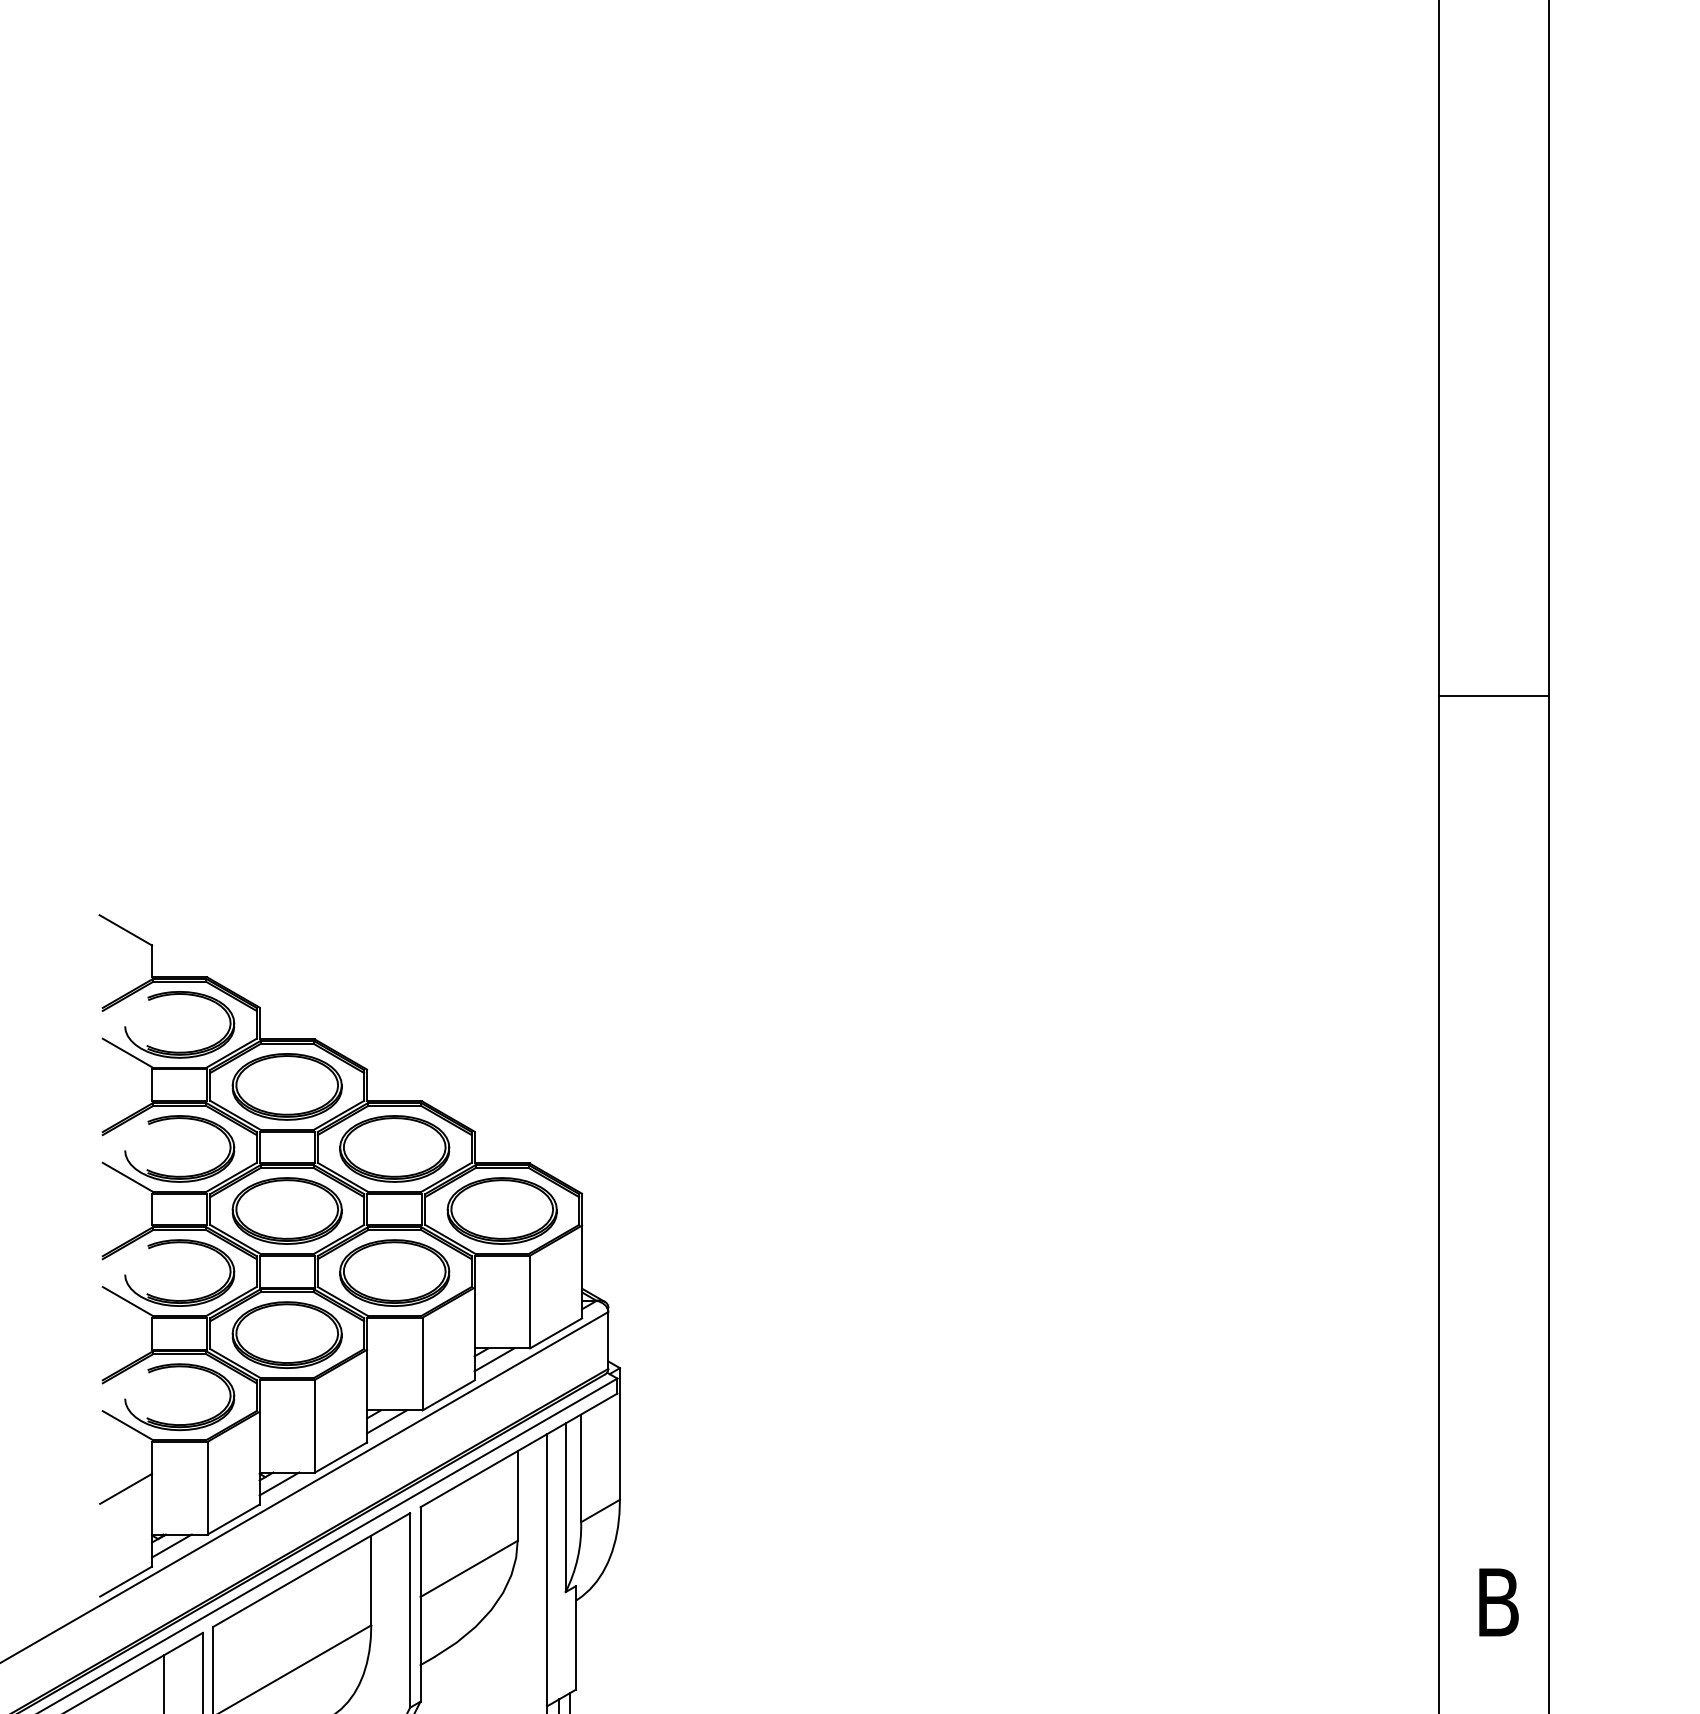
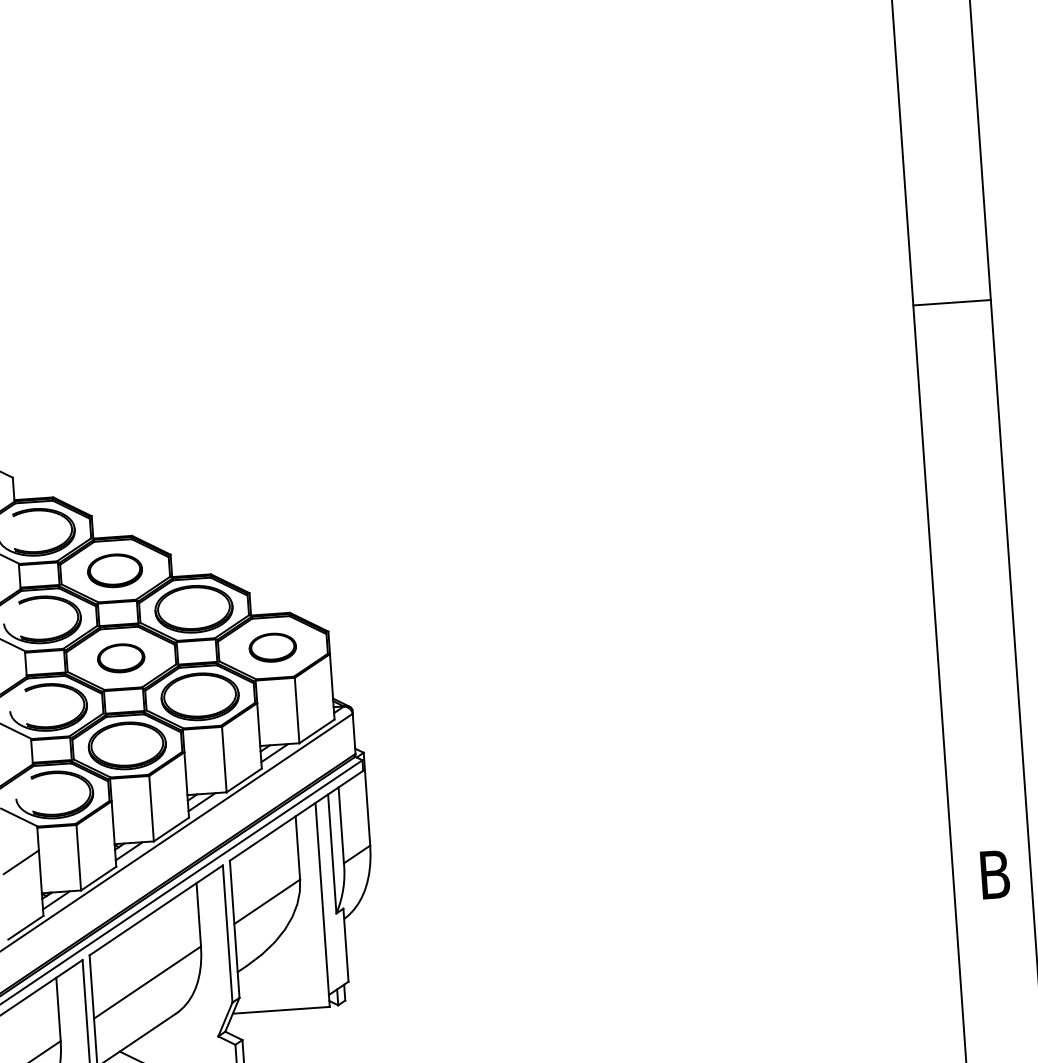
line: (1494, 696) -> (952, 302), moved
part: (286, 1086) -> (114, 570), size x0.7
part: (286, 1210) -> (120, 658), size x0.6
part: (501, 1210) -> (272, 647), size x0.6

